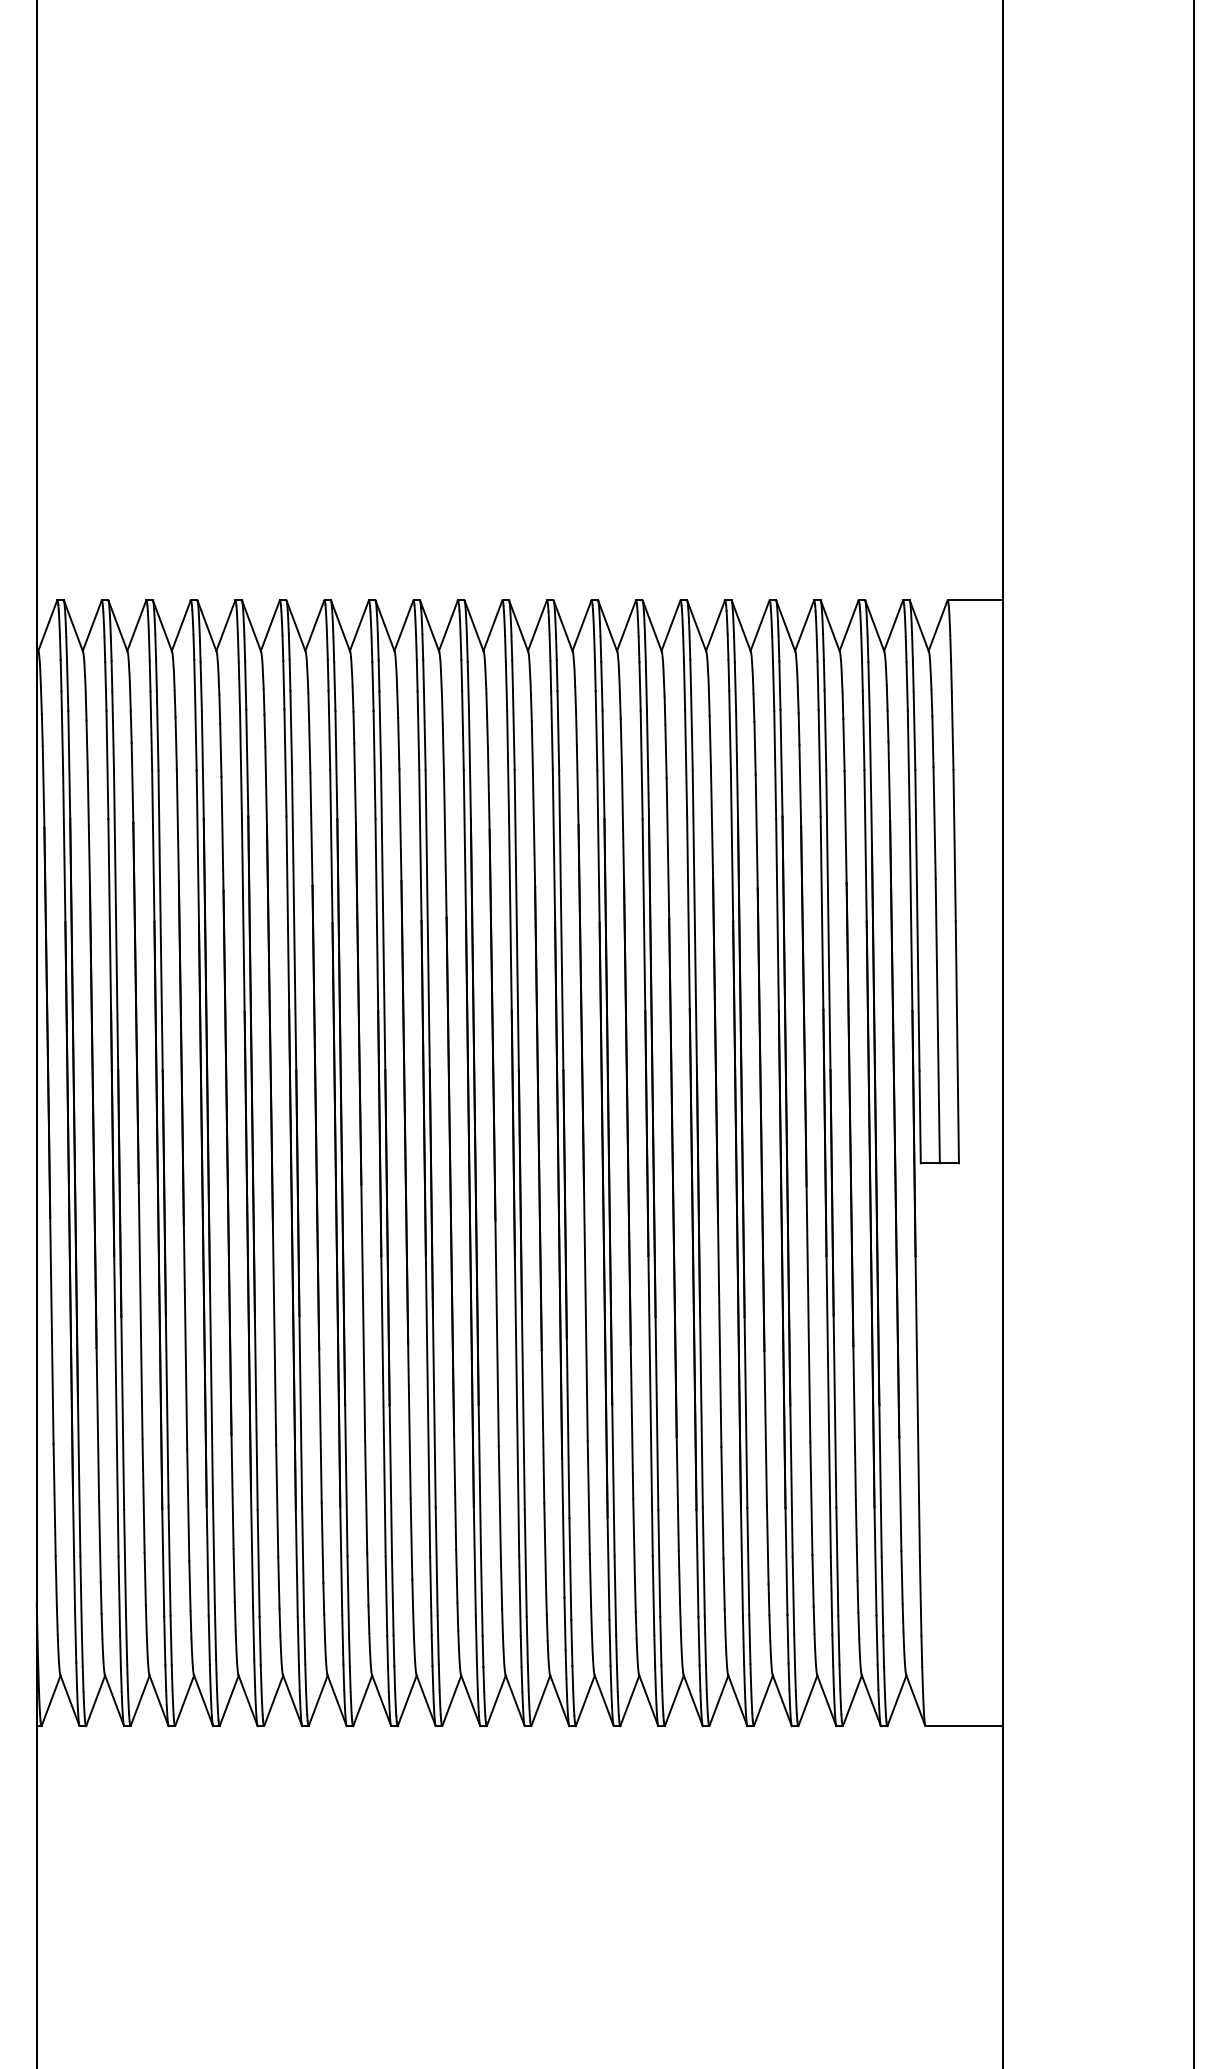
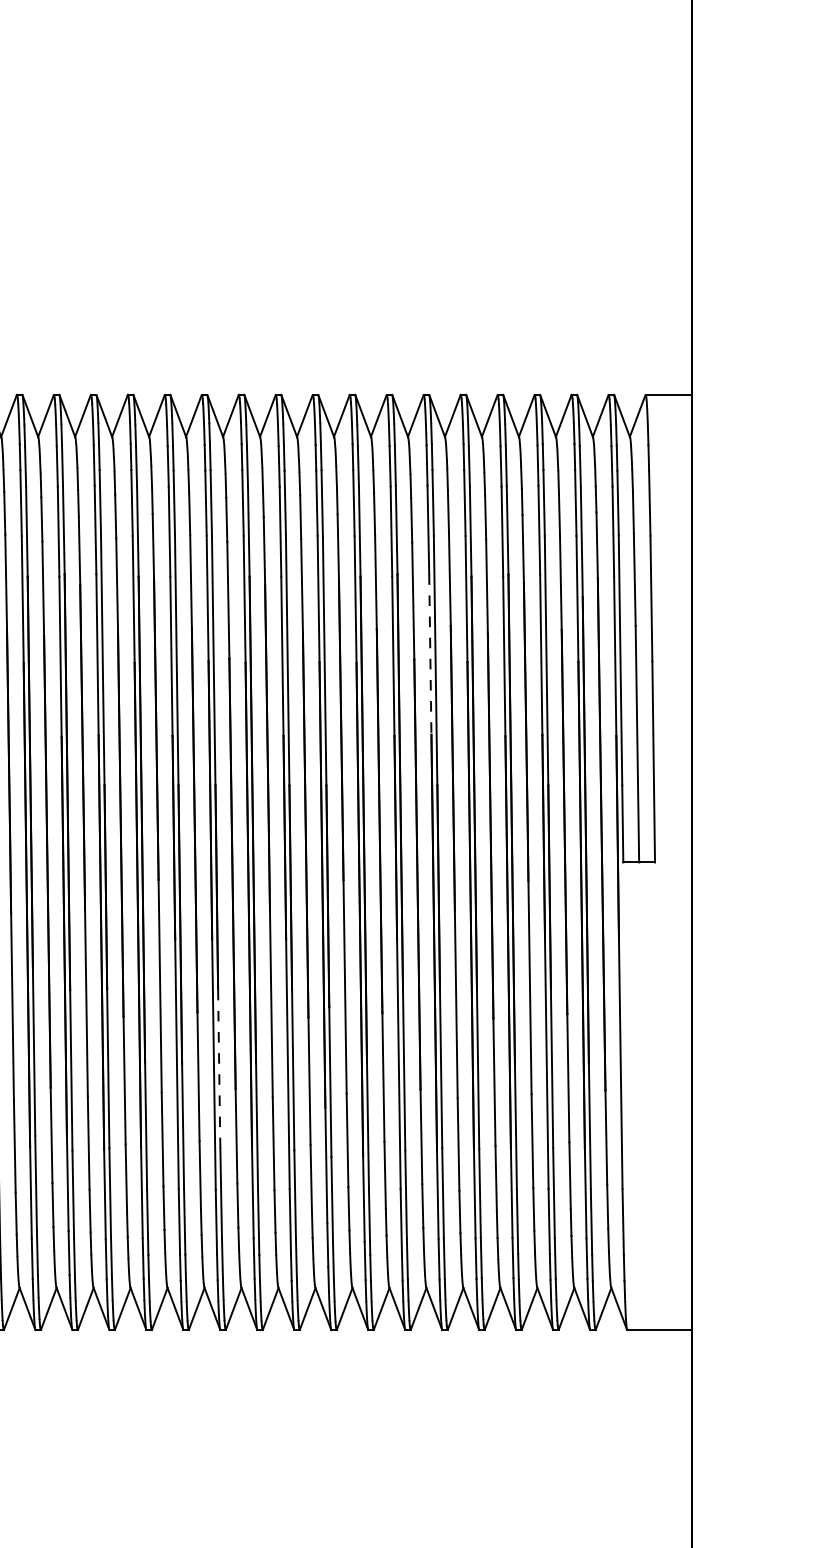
line: (688, 912) -> (430, 654), solid -> dashed
line: (434, 1411) -> (219, 1068), solid -> dashed

